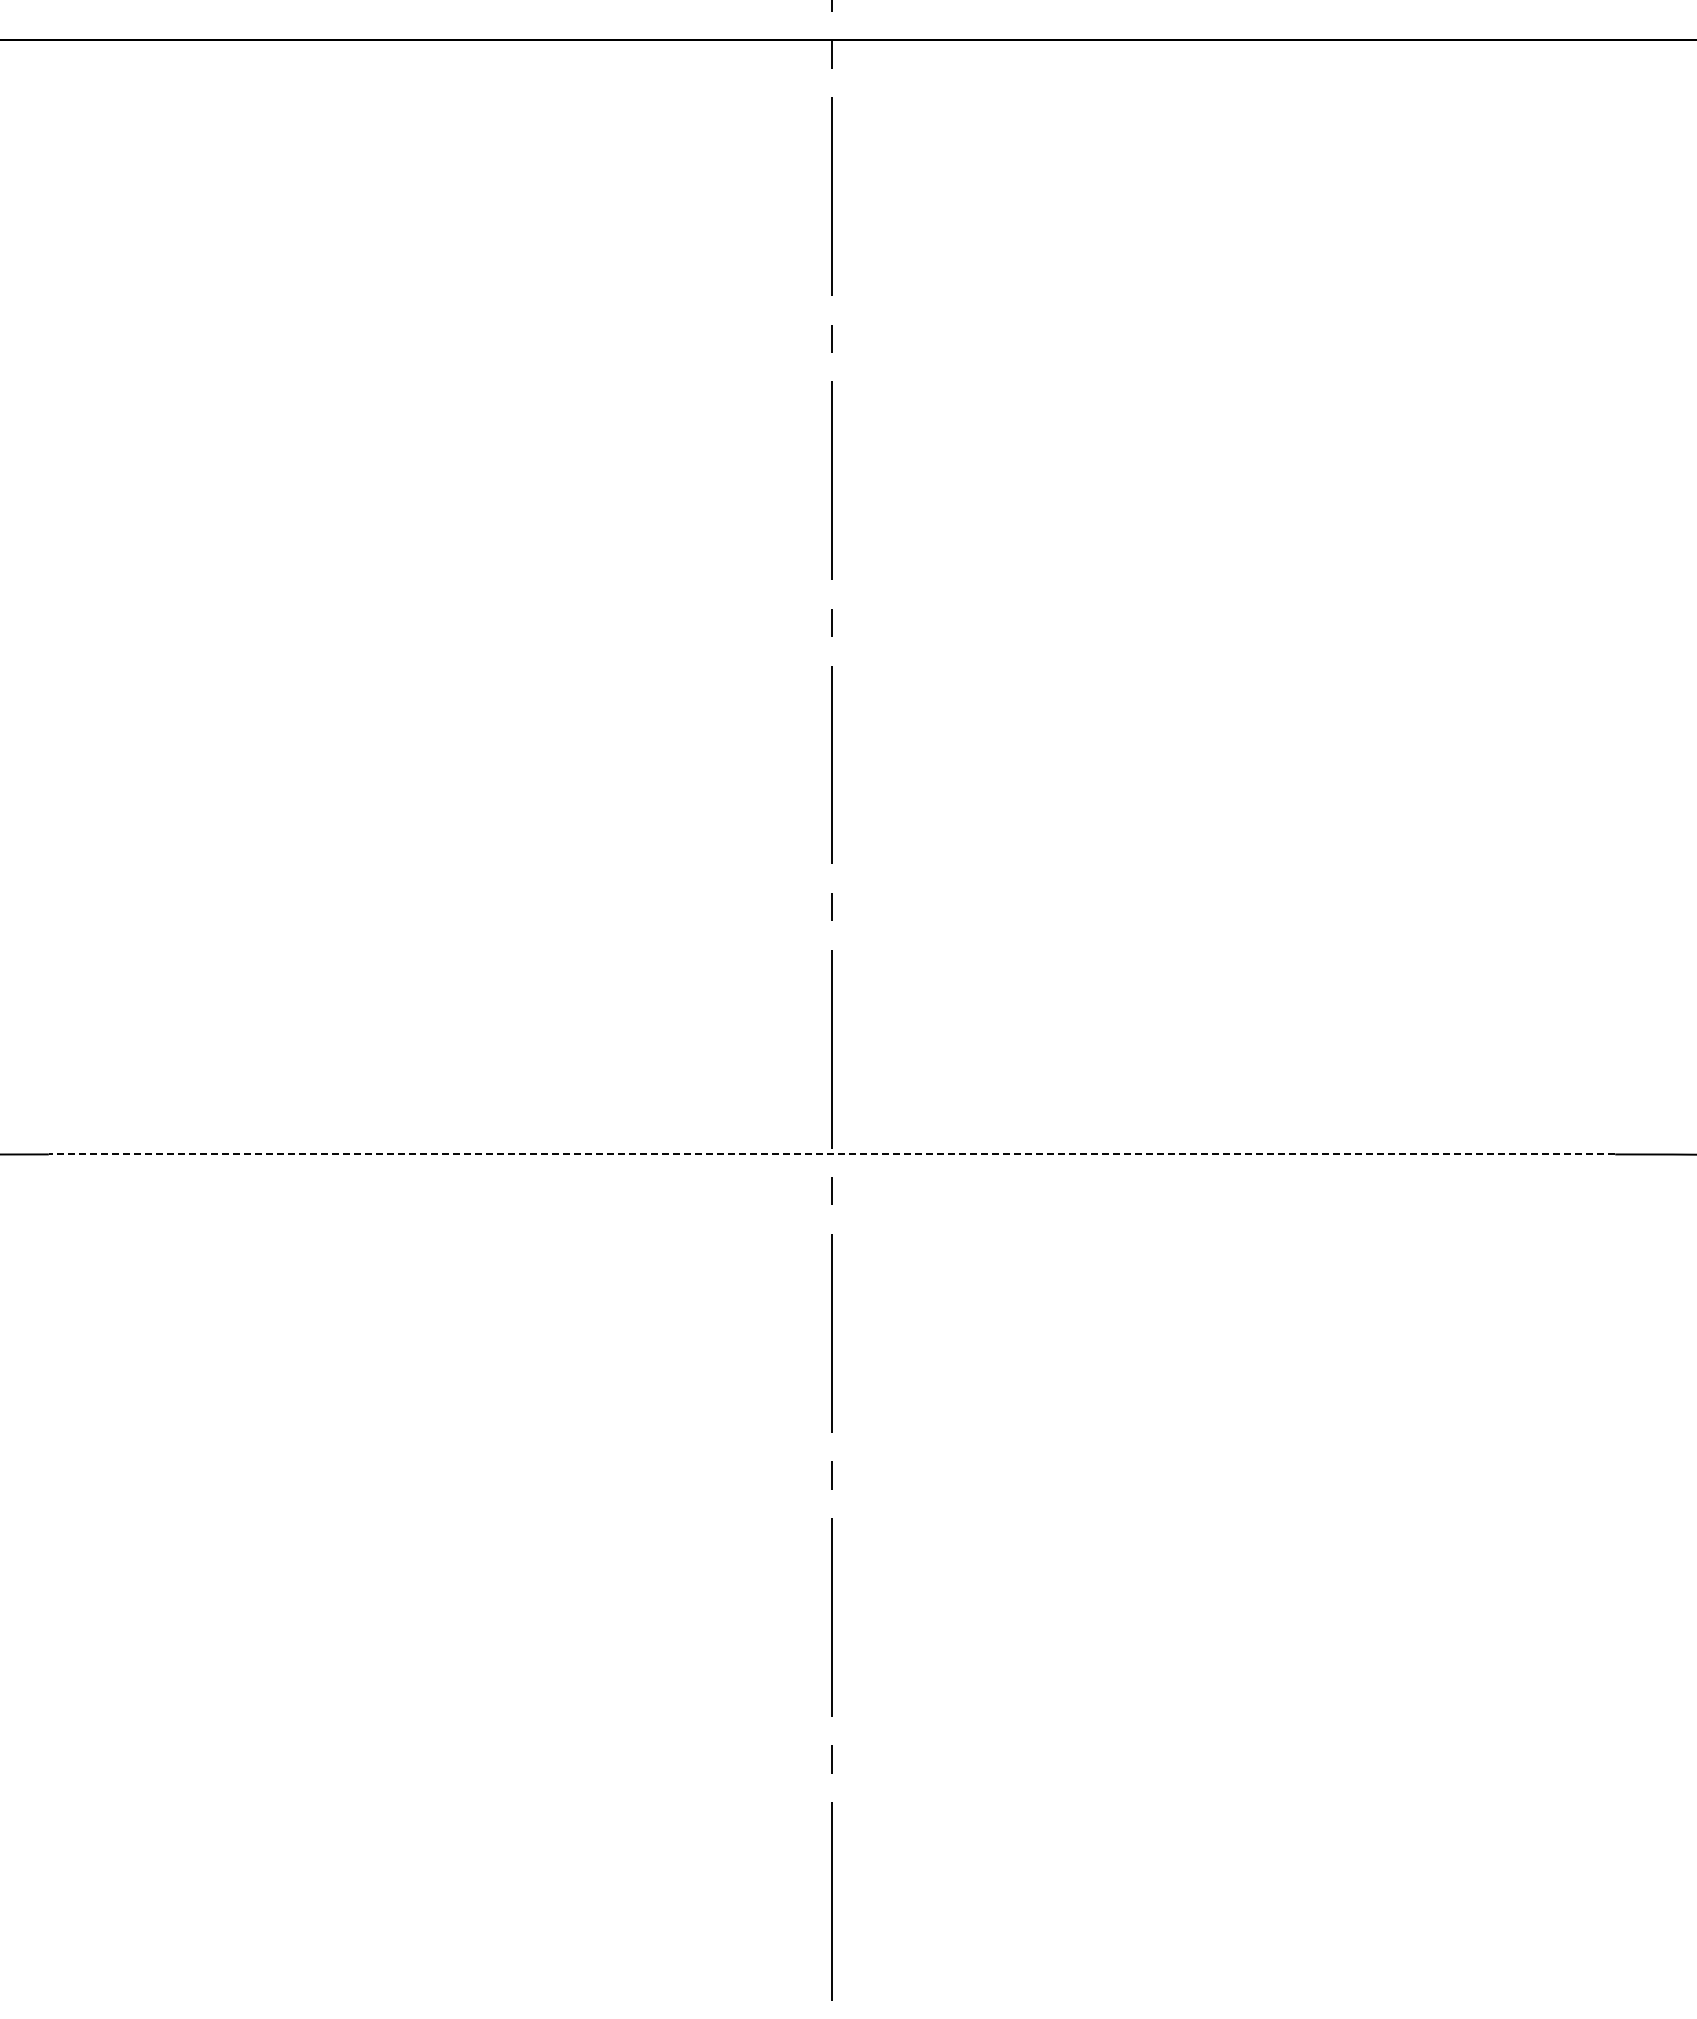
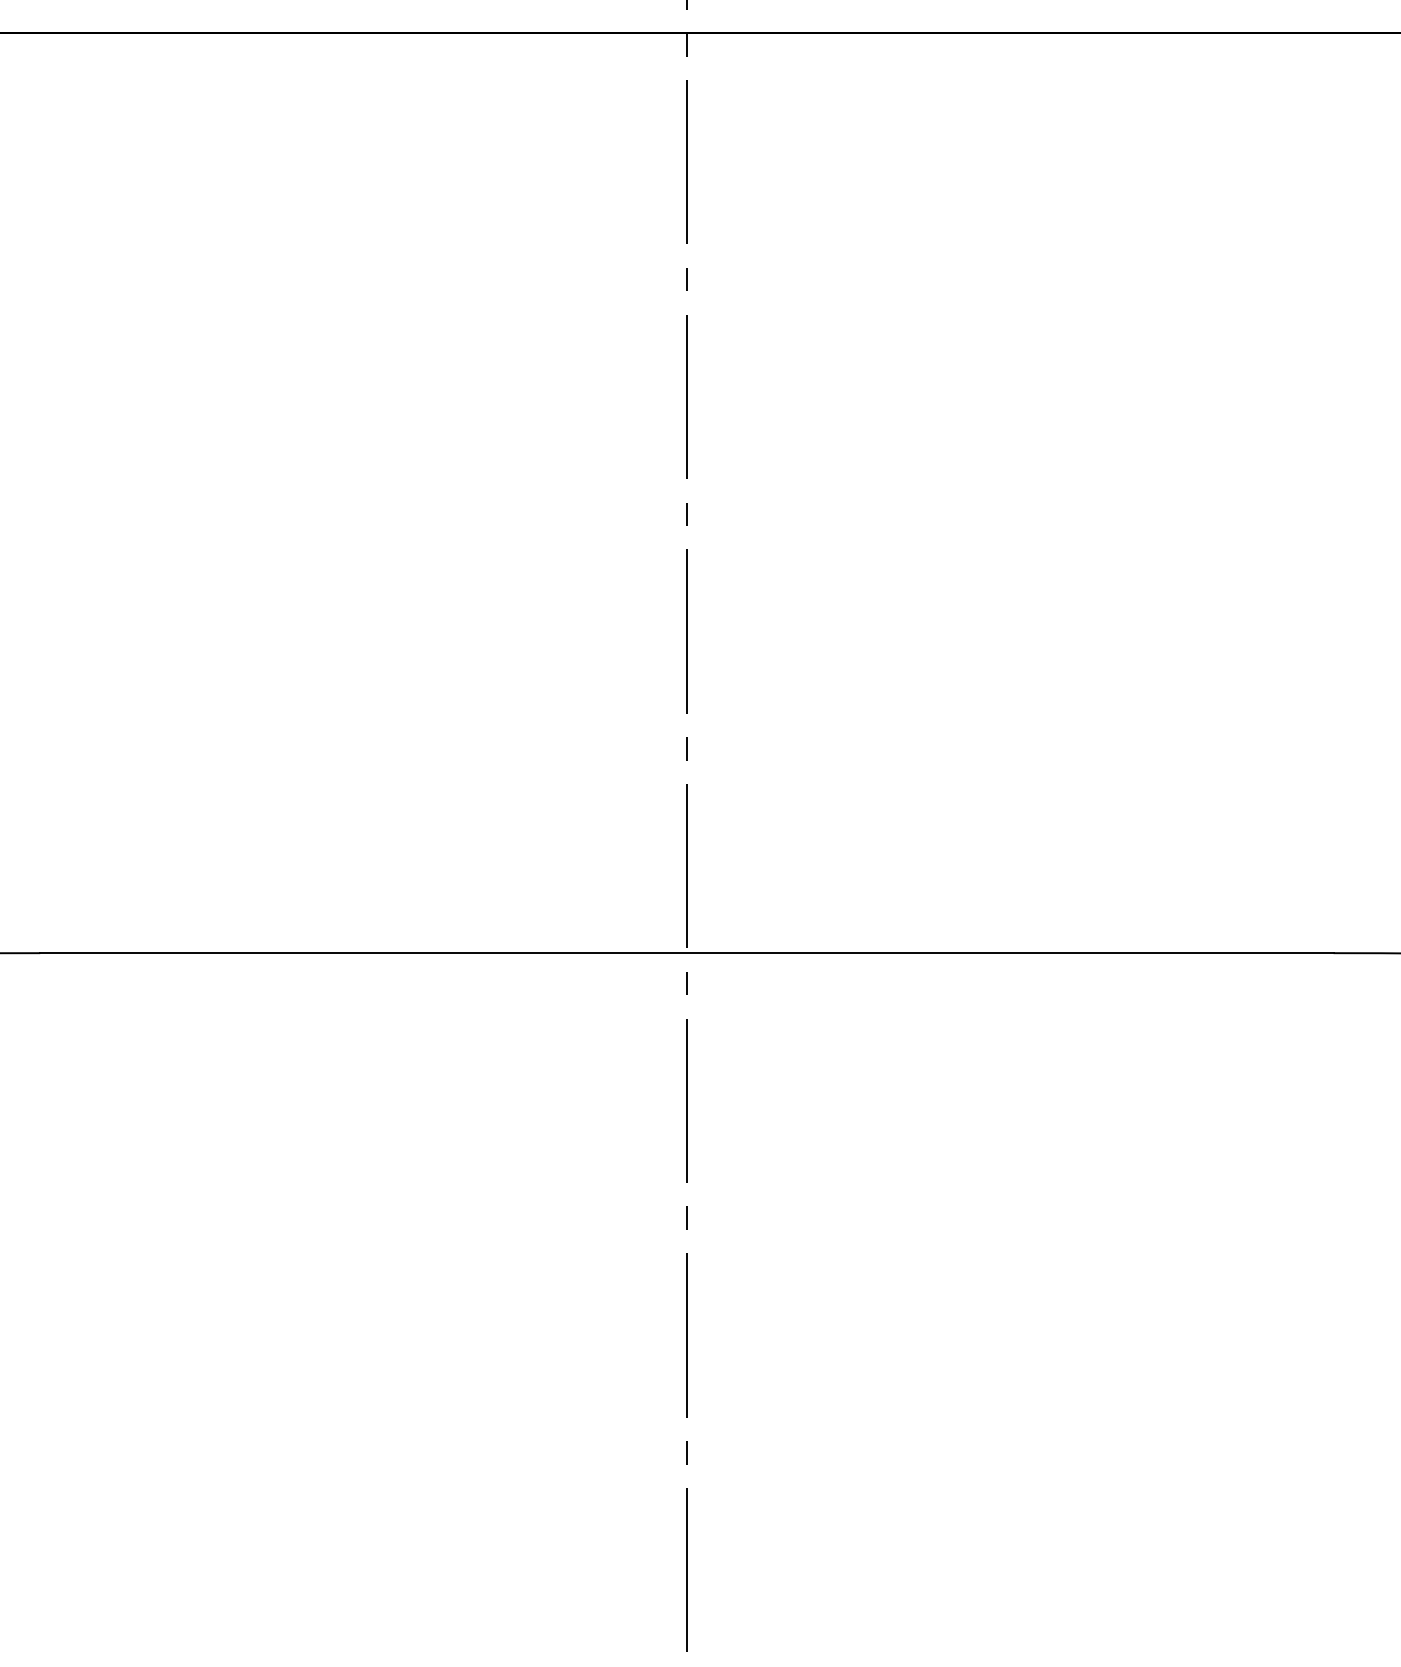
line: (831, 1154) -> (686, 953), dashed -> solid

